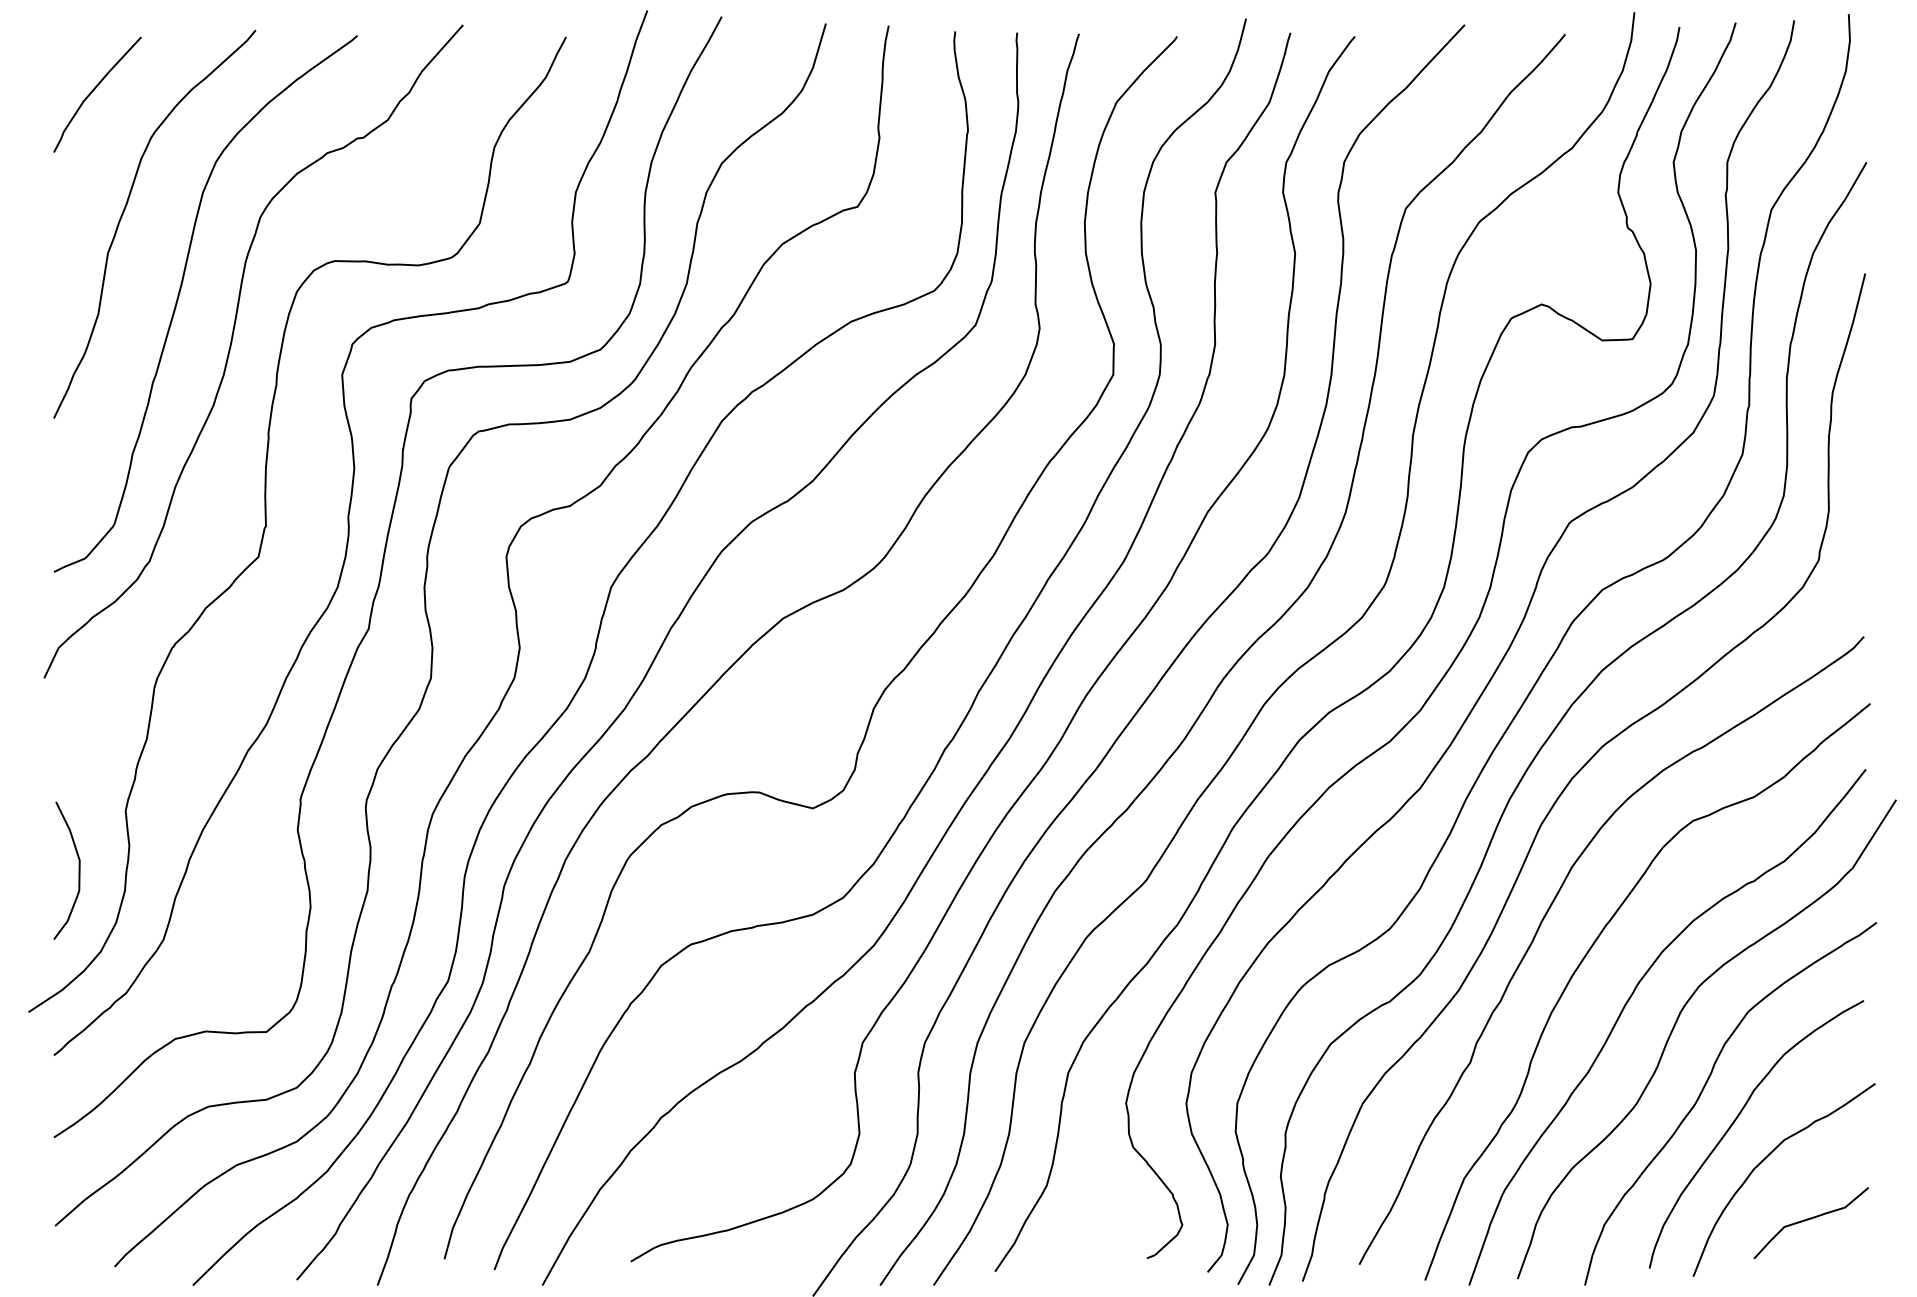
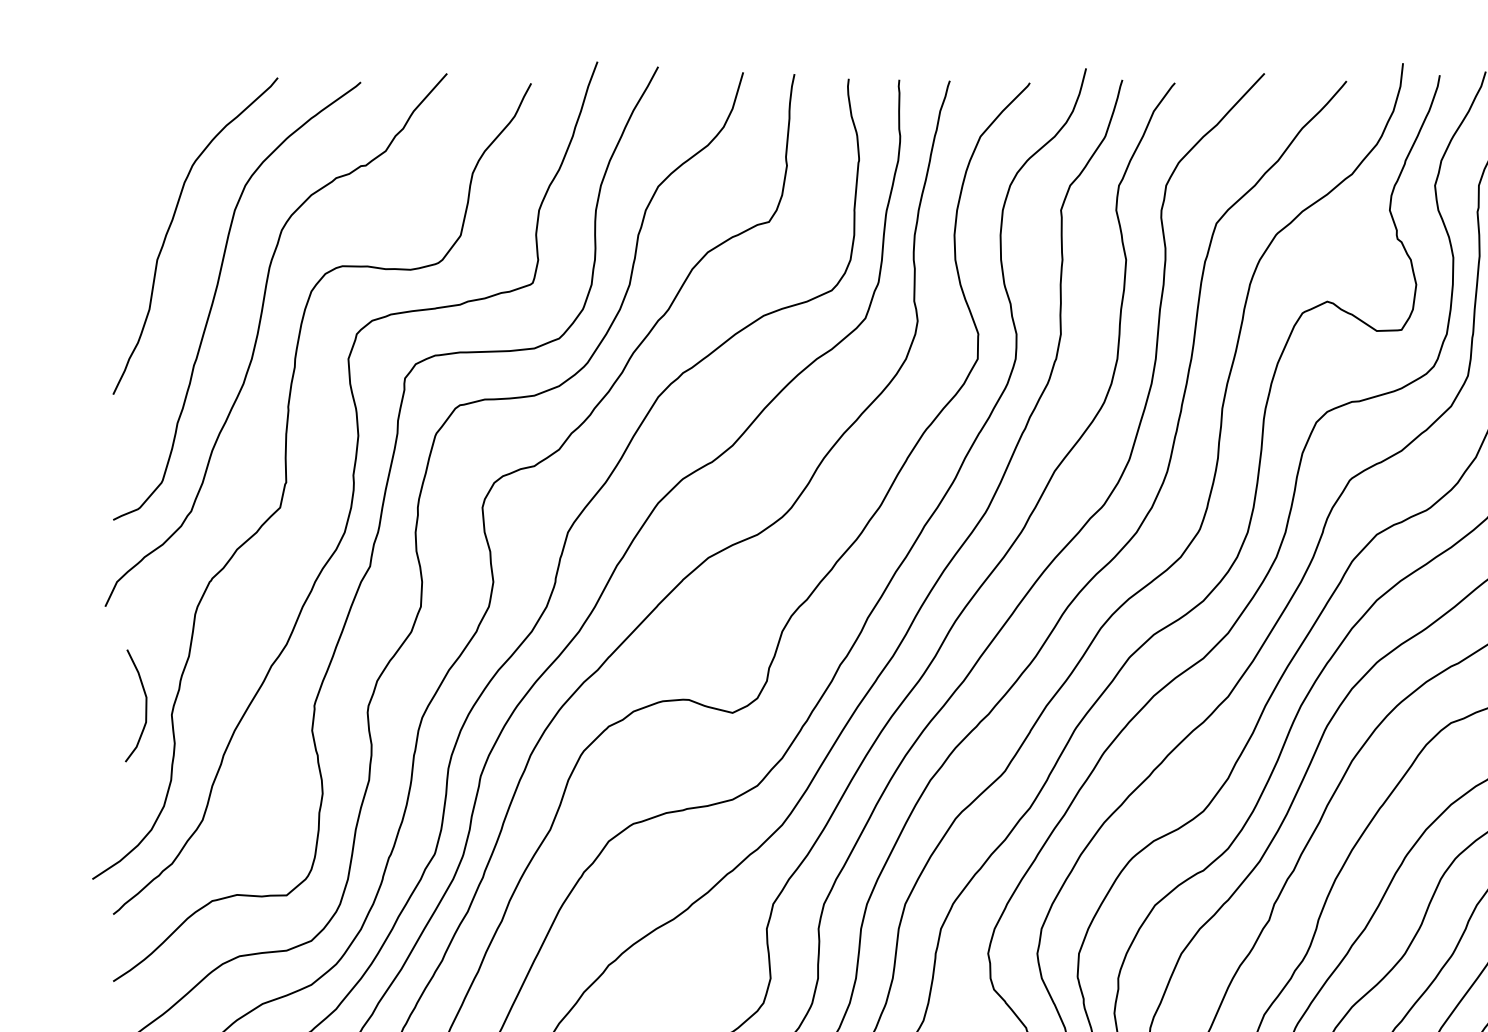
curve: (94, 90) -> (146, 127), removed
curve: (78, 870) -> (145, 705), moved

